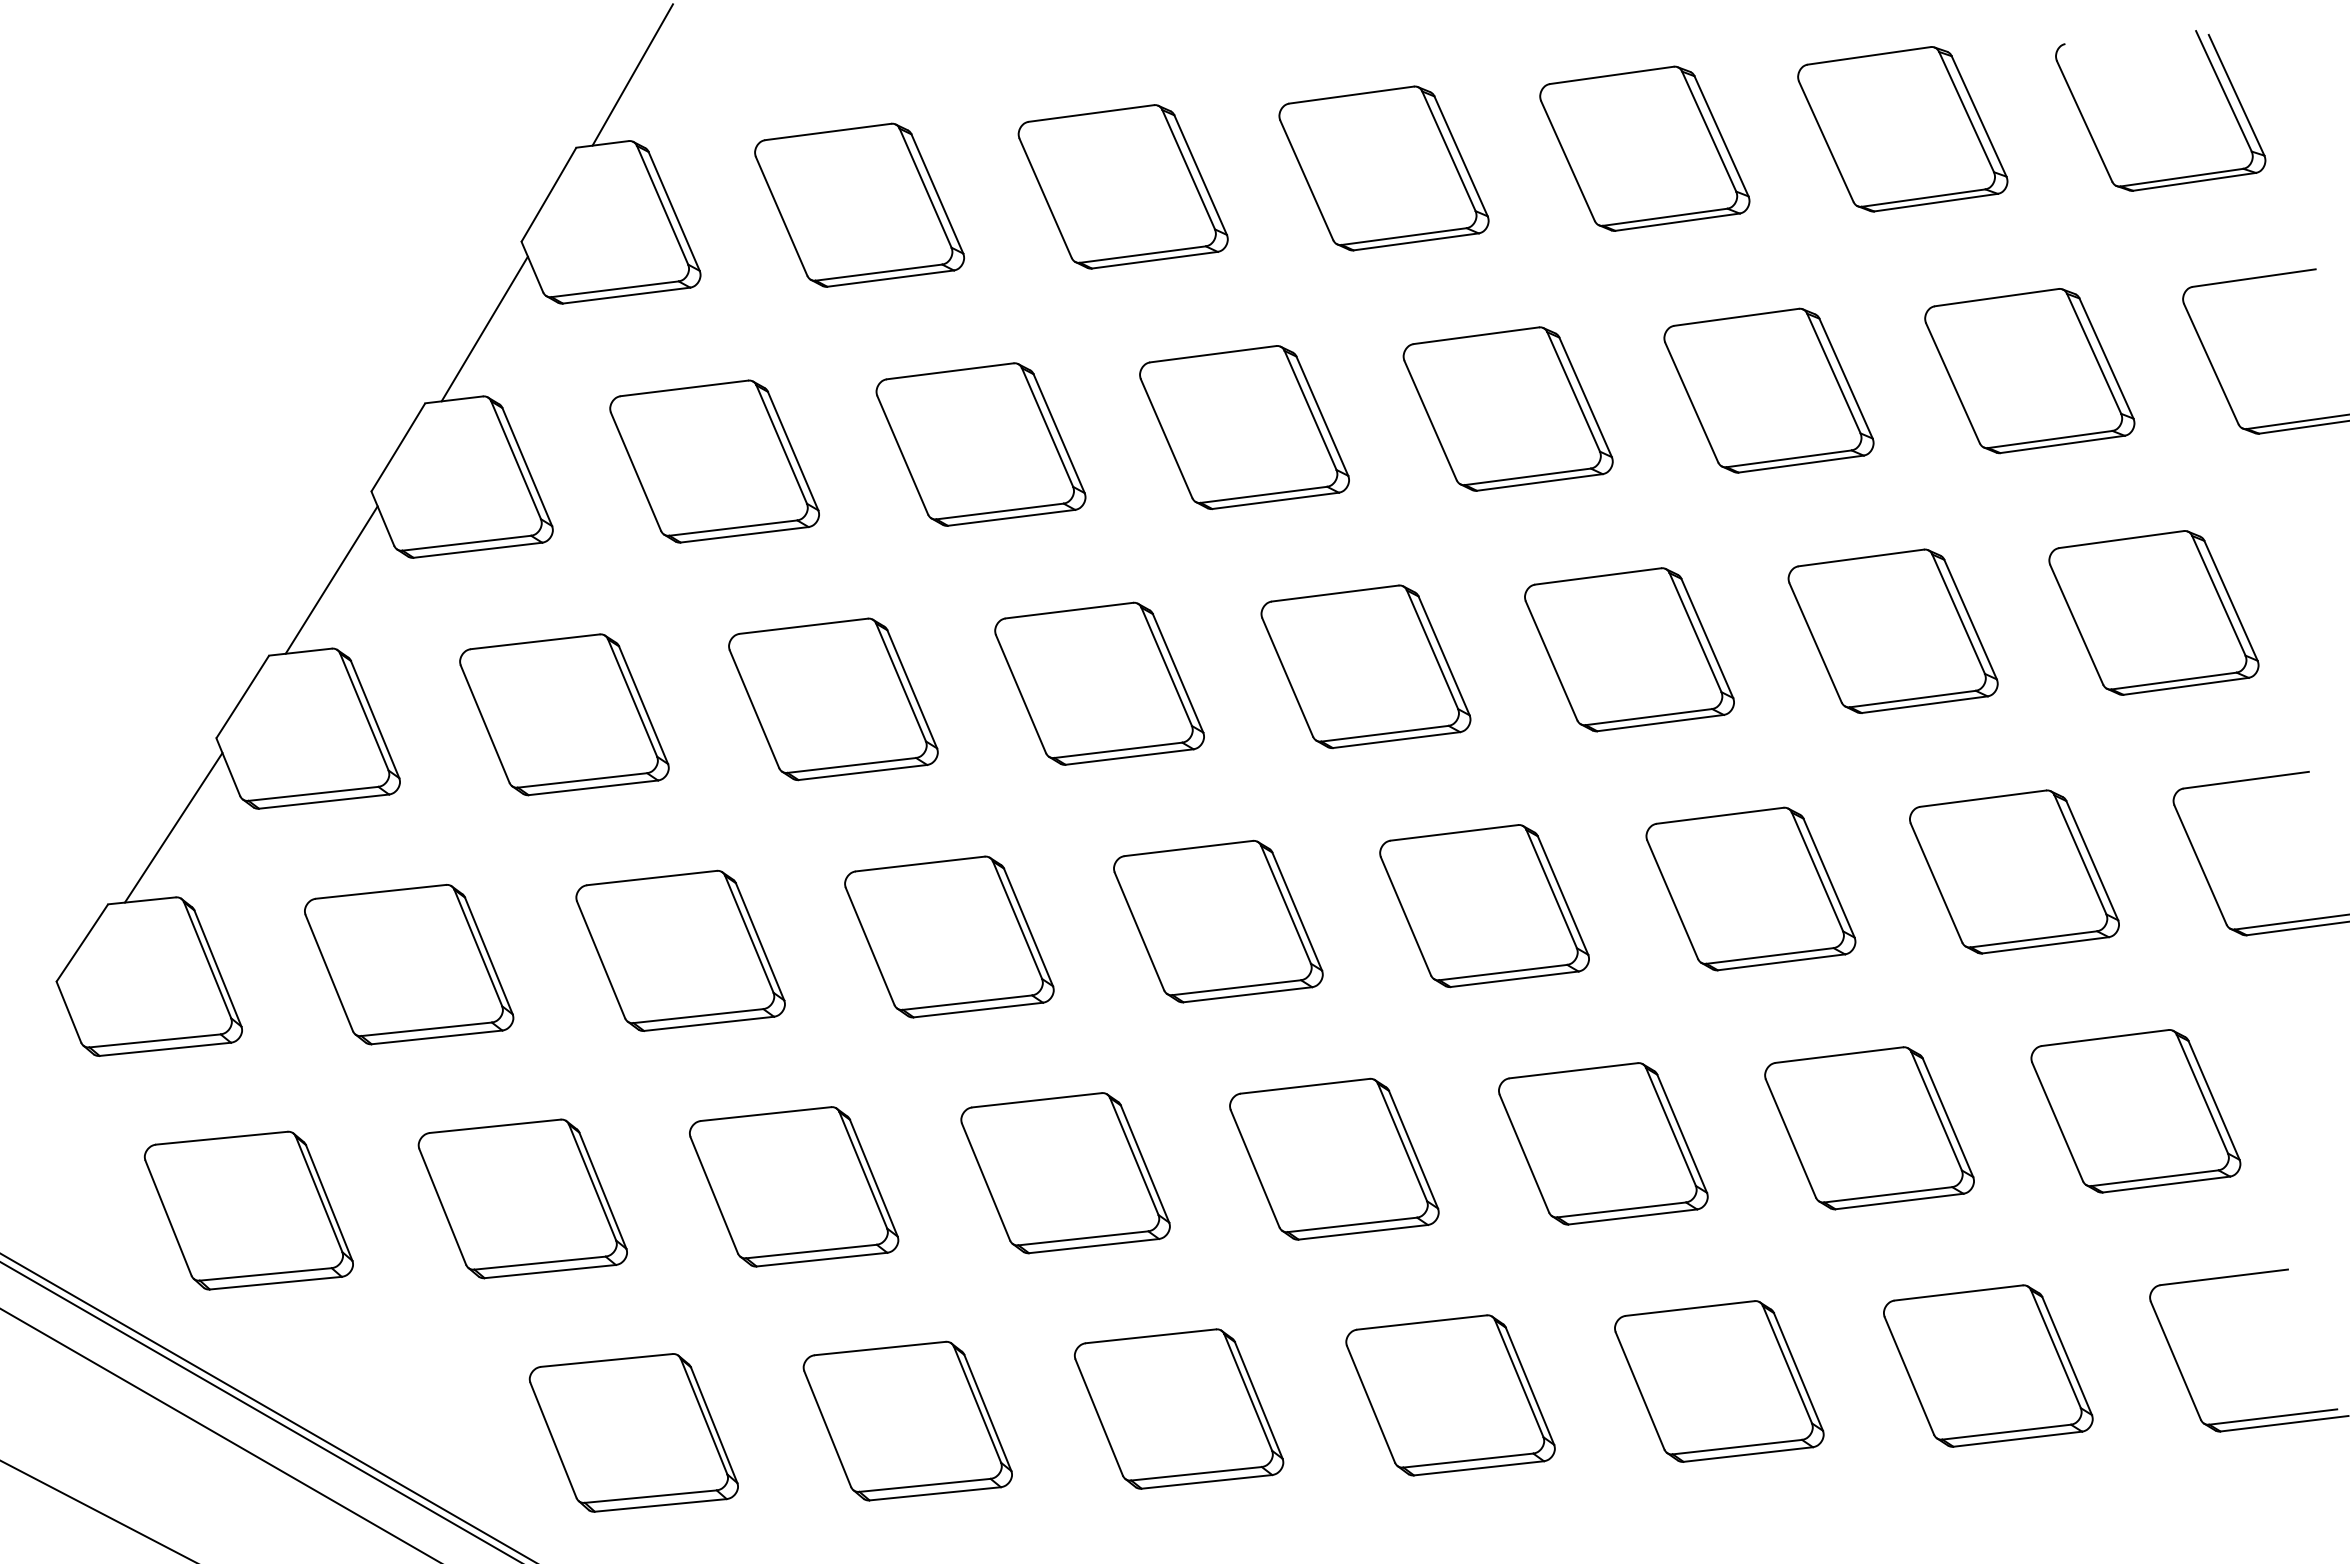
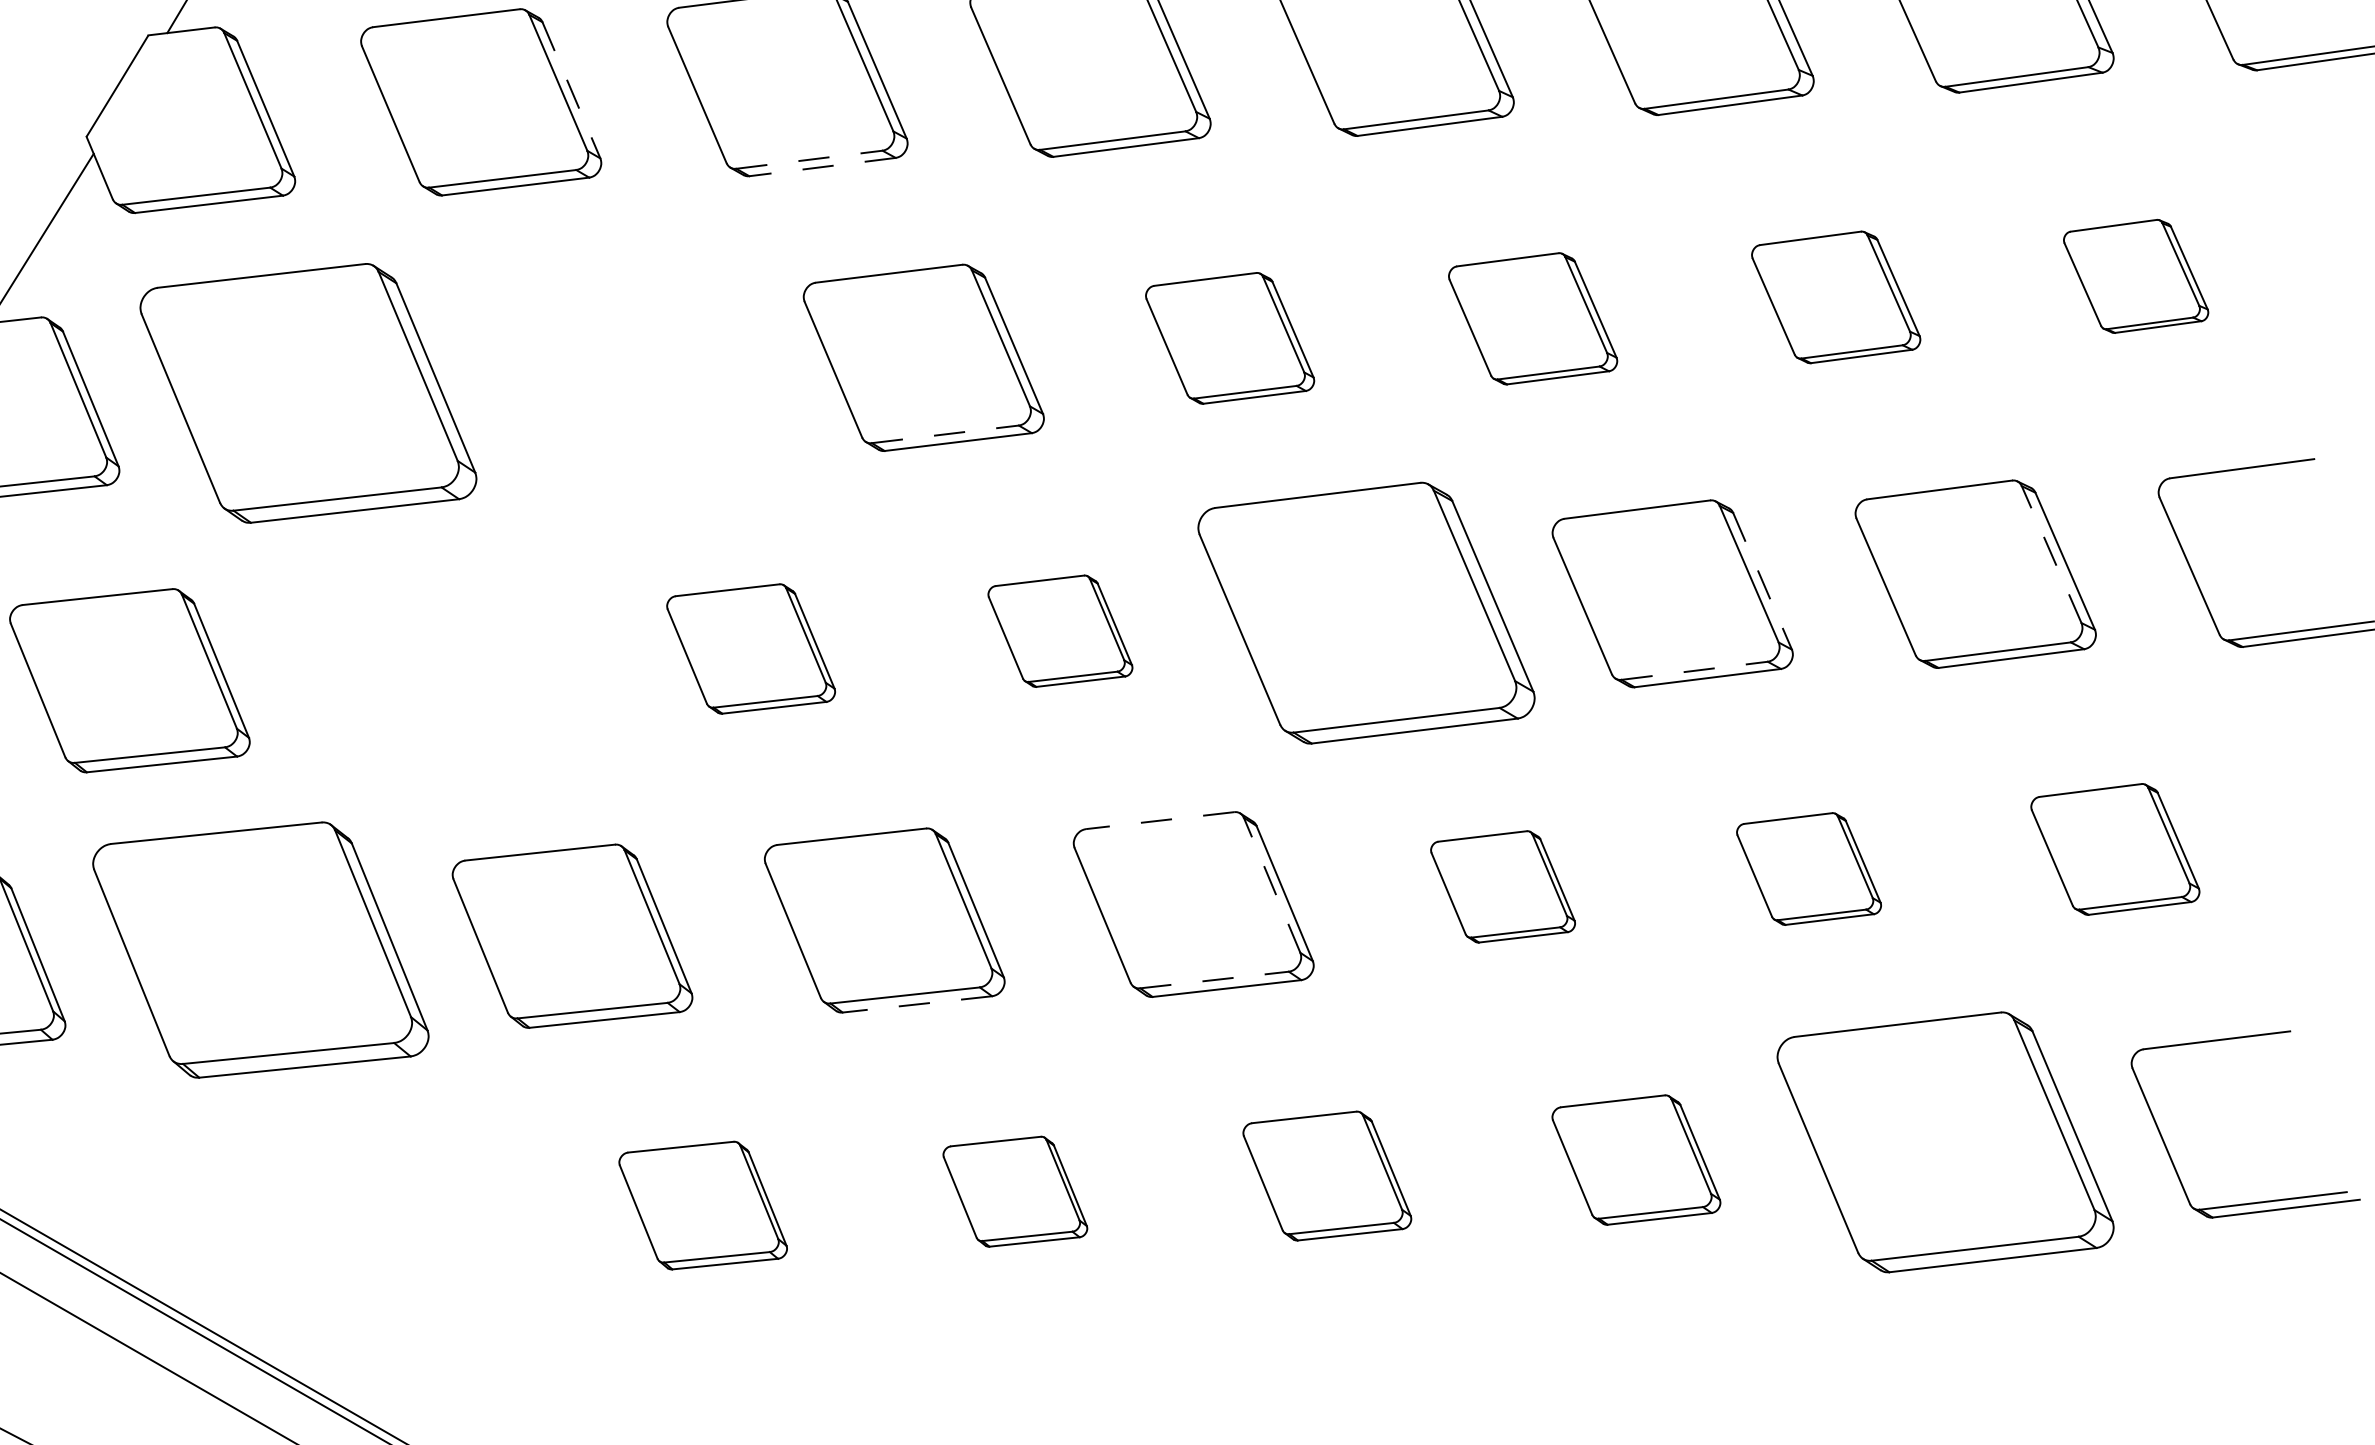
line: (793, 451) -> (571, 90), solid -> dashed
line: (1000, 511) -> (809, 159), solid -> dashed
line: (1011, 517) -> (822, 166), solid -> dashed
part: (2153, 612) -> (2135, 275), size x0.6
part: (1892, 630) -> (1835, 296), size x0.7
part: (1629, 649) -> (1533, 318), size x0.7
part: (1365, 666) -> (1229, 337), size x0.7
part: (833, 699) -> (617, 375), removed
part: (564, 714) -> (308, 393), size x1.4
line: (1118, 750) -> (945, 434), solid -> dashed
line: (2080, 854) -> (2051, 554), solid -> dashed
line: (1829, 878) -> (1763, 581), solid -> dashed
part: (1484, 906) -> (1366, 613), size x1.4
part: (1218, 921) -> (1060, 631), size x0.6
part: (949, 936) -> (751, 648), size x0.7
part: (680, 950) -> (441, 664), removed
line: (1770, 955) -> (1695, 670), solid -> dashed
line: (1305, 1086) -> (1160, 820), solid -> dashed
part: (2135, 1111) -> (2114, 849), size x0.7
part: (1869, 1128) -> (1809, 869), size x0.6
line: (1402, 1142) -> (1272, 885), solid -> dashed
part: (1603, 1143) -> (1503, 886), size x0.6
part: (522, 1198) -> (260, 949), size x1.4
line: (1352, 1224) -> (1214, 979), solid -> dashed
line: (1093, 1246) -> (916, 1004), solid -> dashed
part: (1988, 1365) -> (1945, 1141), size x1.4
part: (1719, 1381) -> (1636, 1160), size x0.7
part: (1450, 1395) -> (1327, 1176), size x0.7
part: (1179, 1408) -> (1015, 1191), size x0.6
part: (907, 1420) -> (702, 1204), size x0.7
part: (633, 1432) -> (387, 1218), removed

